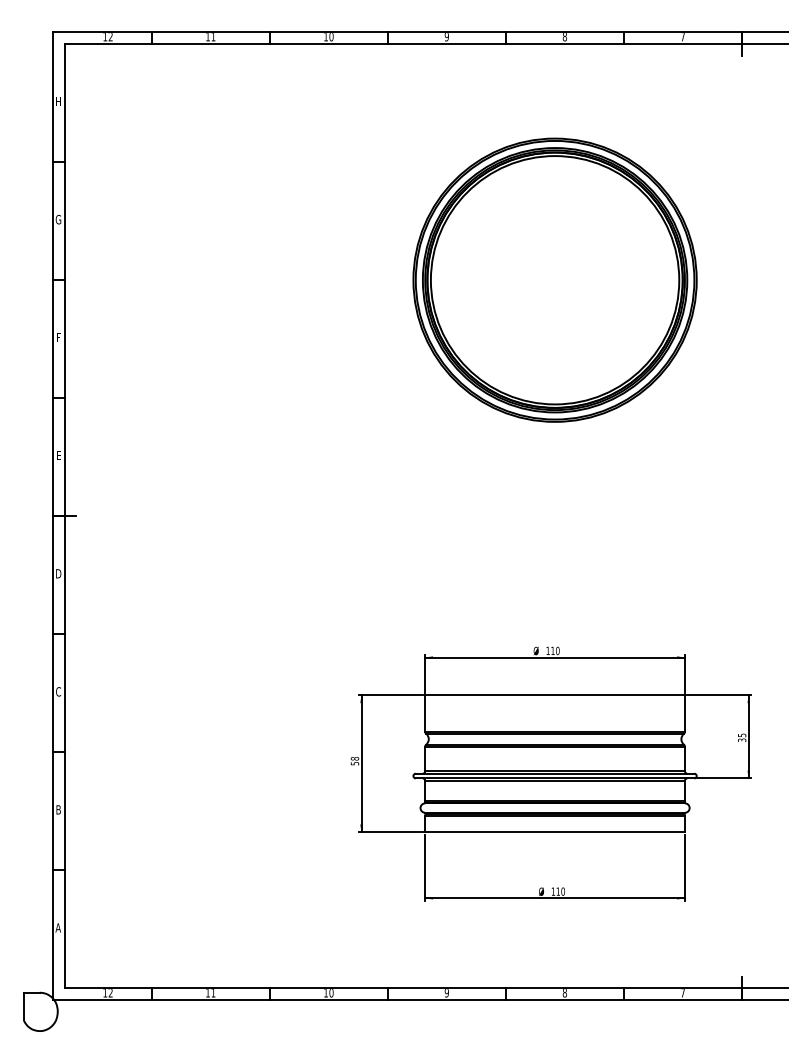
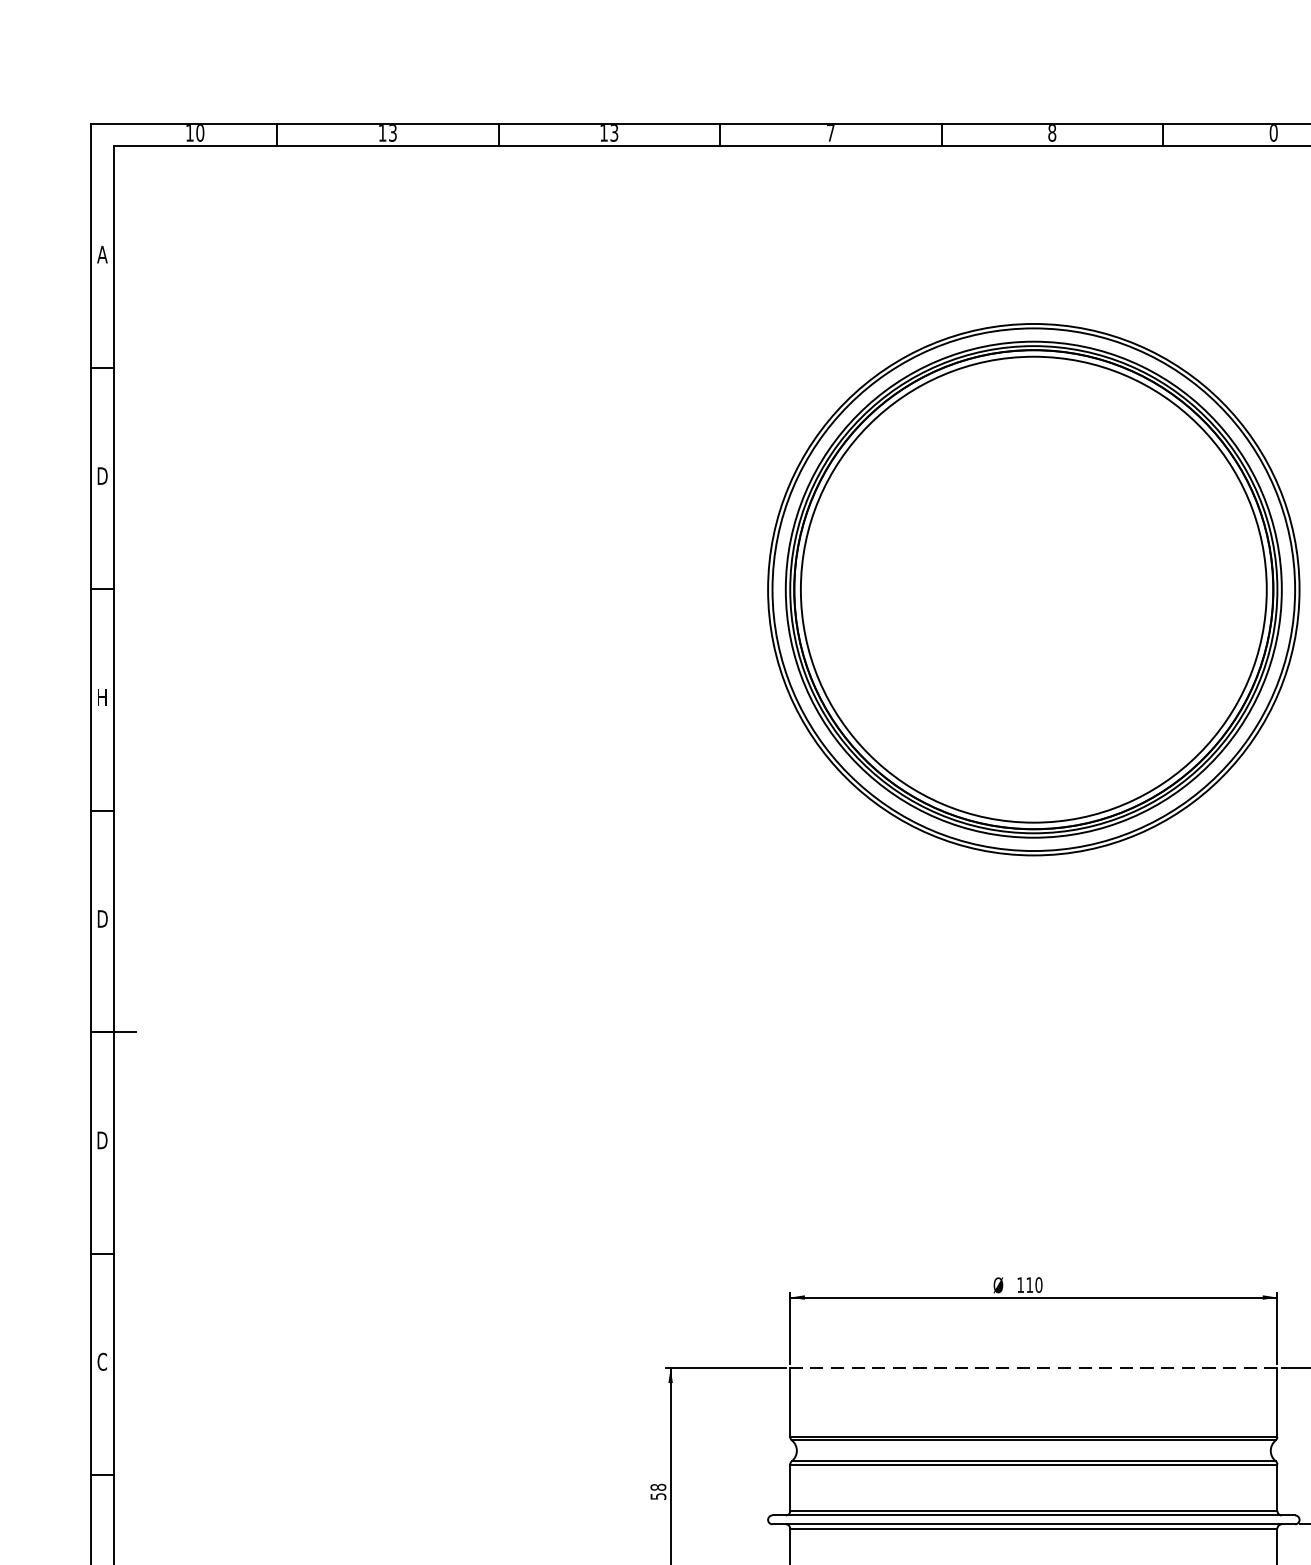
text: (110, 37) -> (199, 134), 12 -> 10
text: (213, 37) -> (392, 134), 11 -> 13
text: (331, 37) -> (614, 134), 10 -> 13
text: (446, 37) -> (830, 134), 9 -> 7
text: (682, 37) -> (1272, 134), 7 -> 0
text: (58, 101) -> (102, 254), H -> A
text: (58, 219) -> (102, 475), G -> D
text: (58, 337) -> (102, 697), F -> H
text: (58, 455) -> (102, 918), E -> D
line: (555, 695) -> (1034, 1368), solid -> dashed

